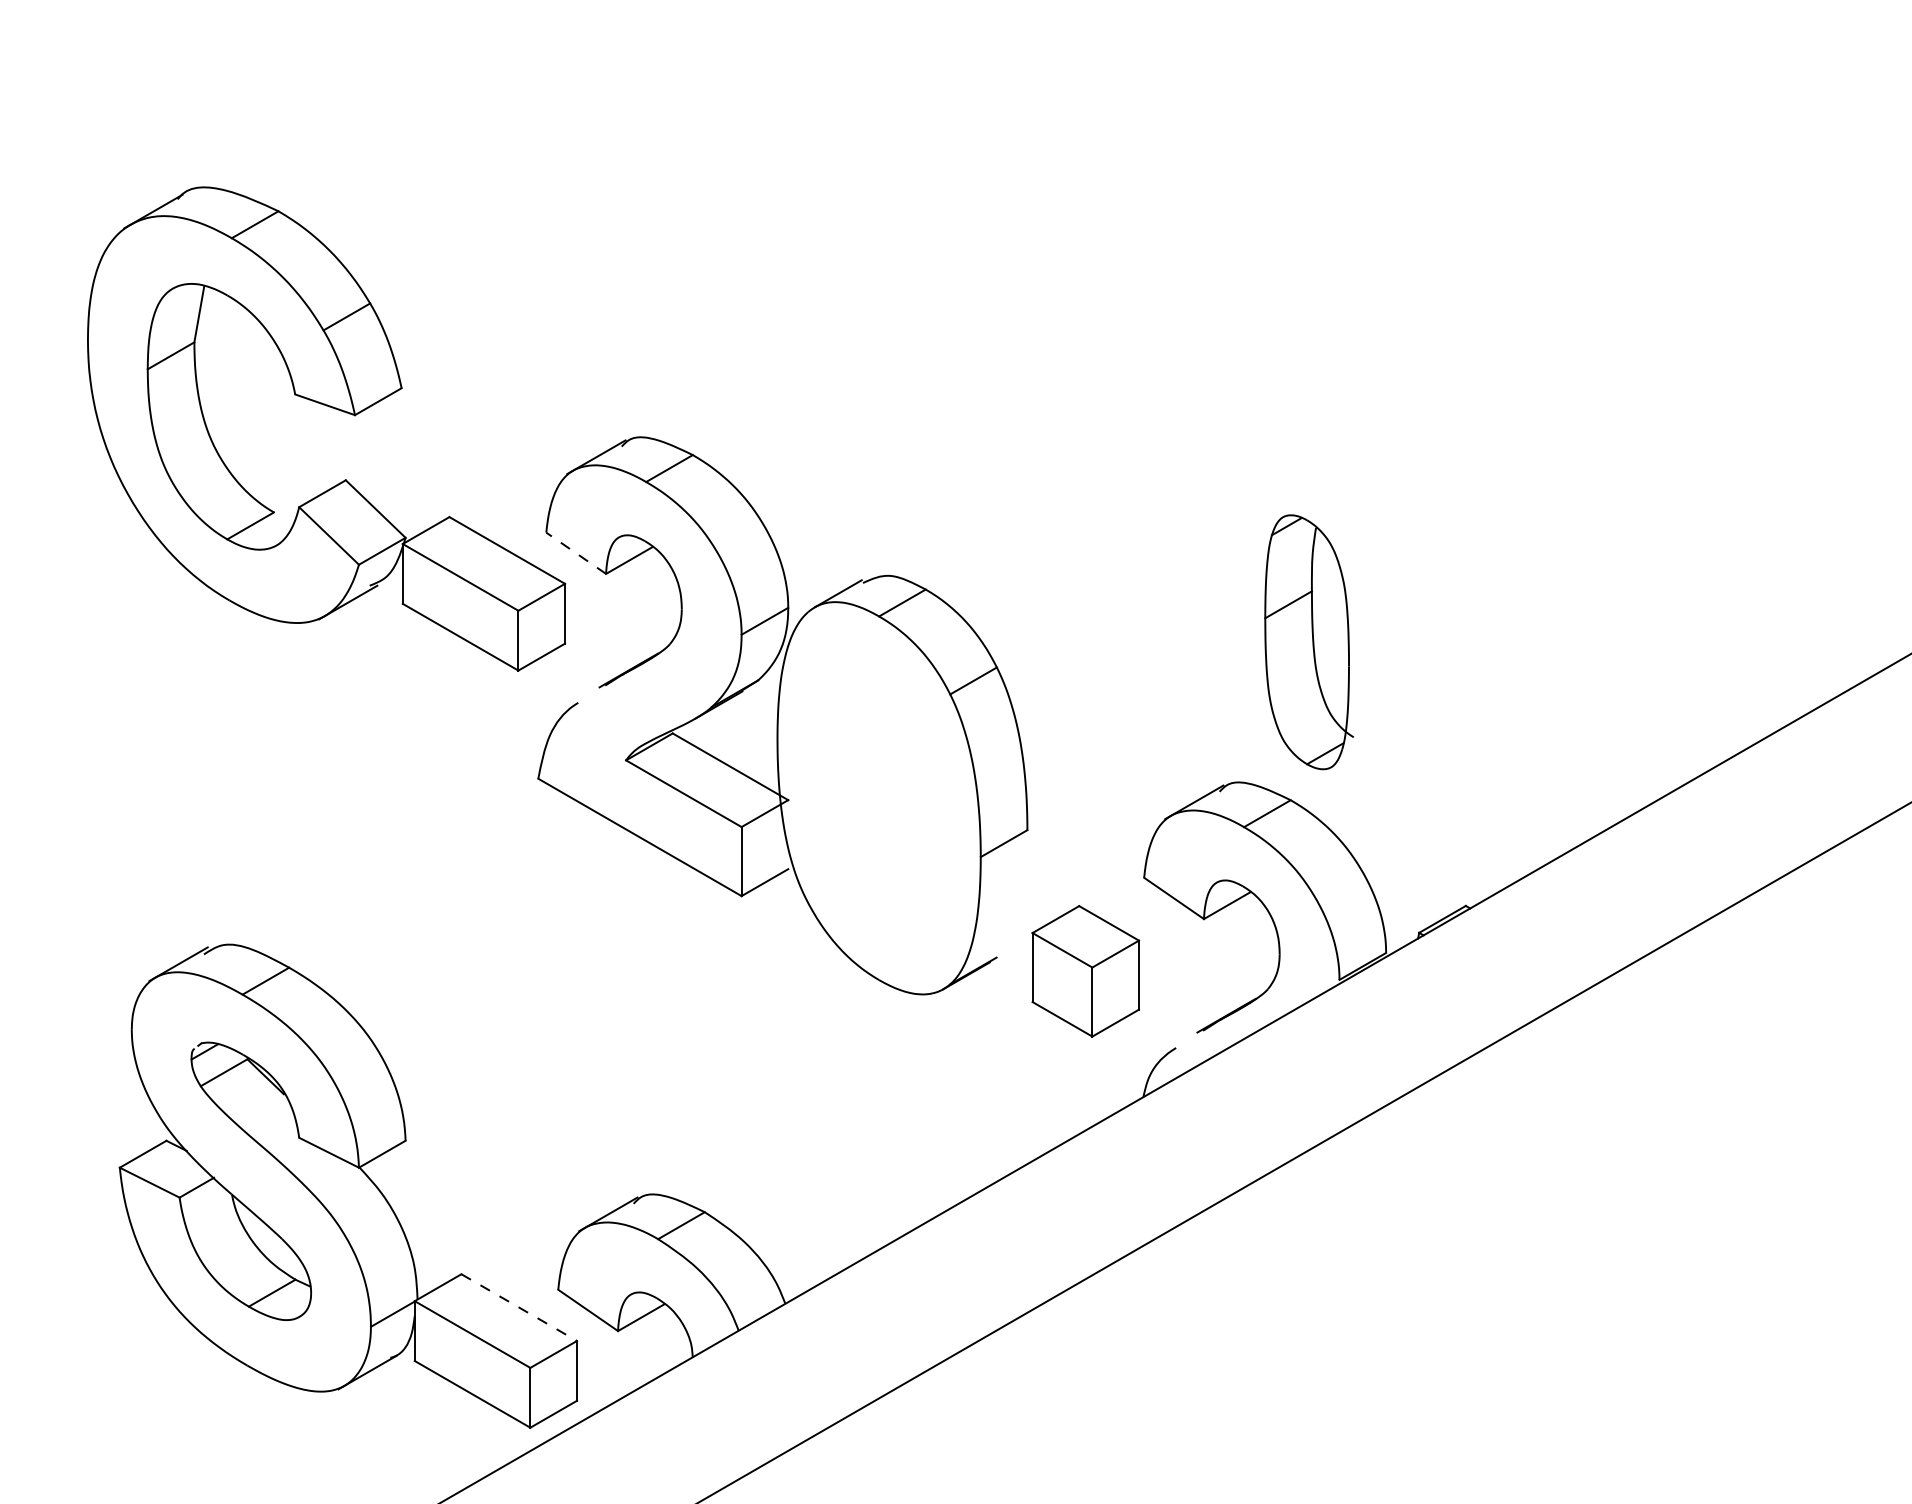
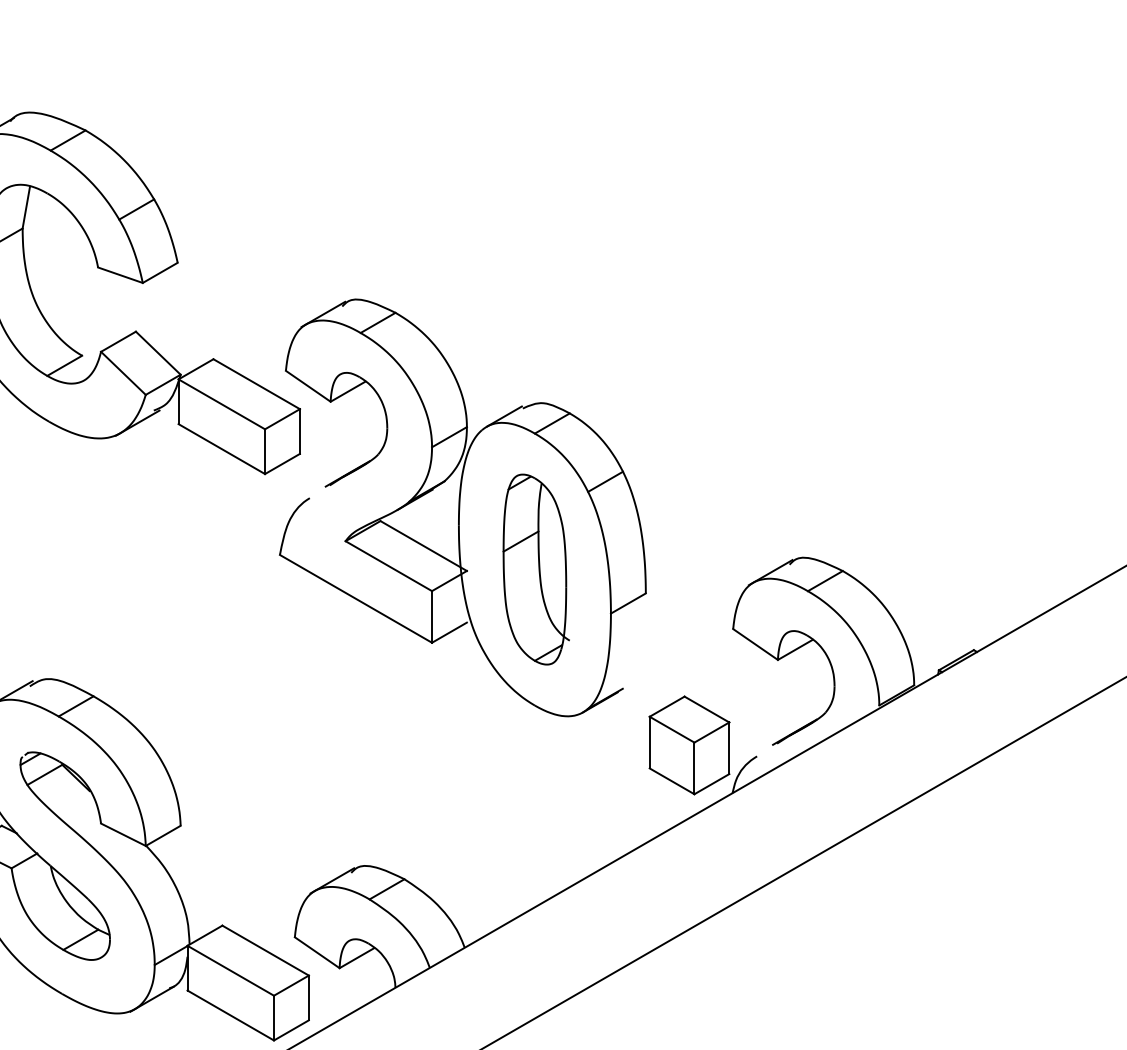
line: (575, 553) -> (307, 386), dashed -> solid
part: (1308, 642) -> (535, 569), moved
part: (1085, 971) -> (689, 745), moved
line: (519, 1307) -> (265, 950), dashed -> solid

